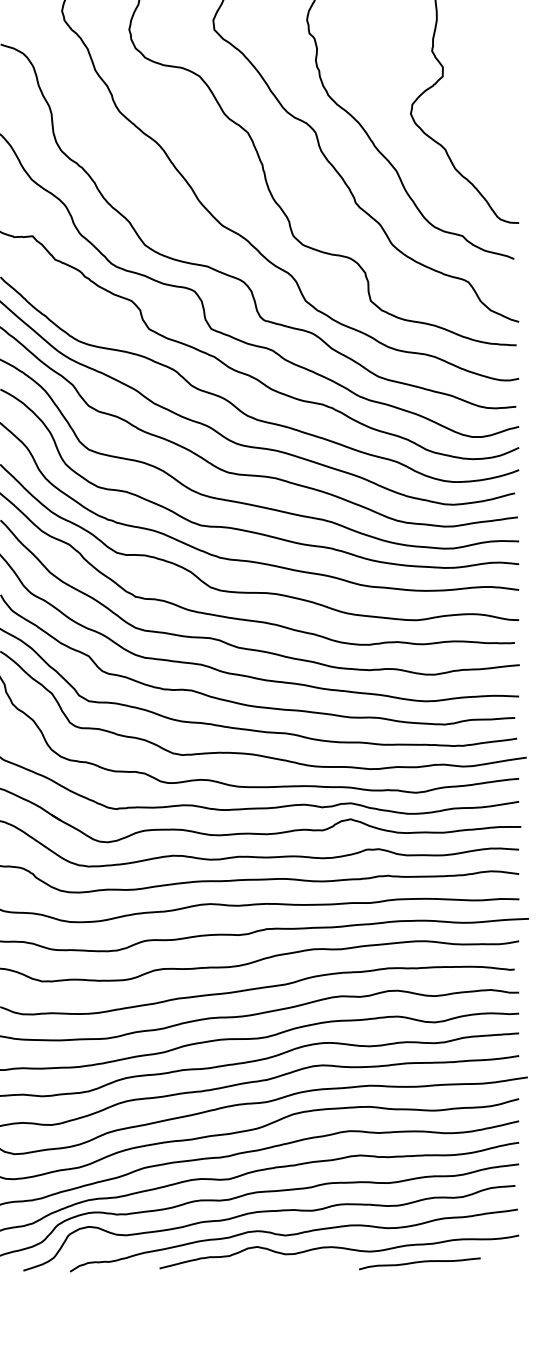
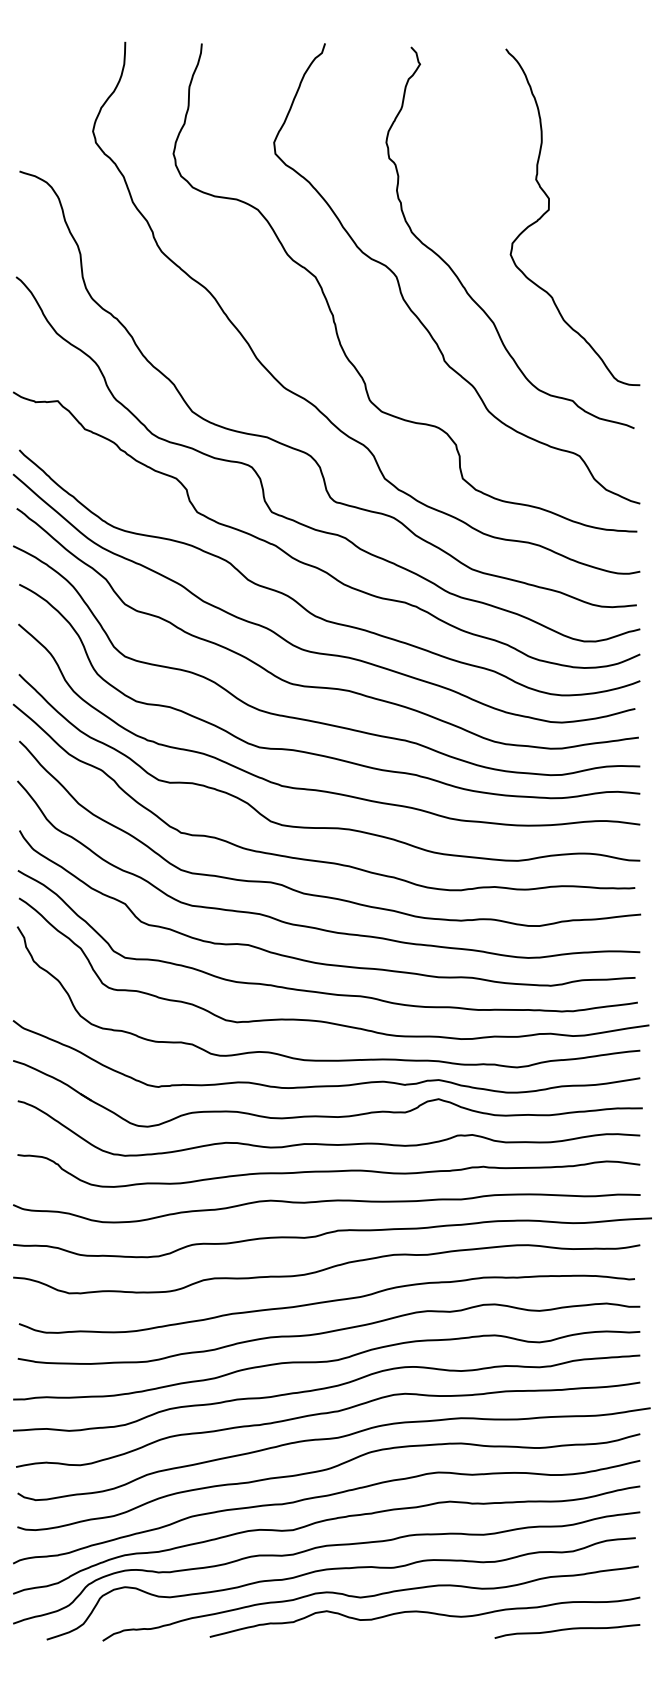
curve: (419, 1263) -> (567, 1630), moved

